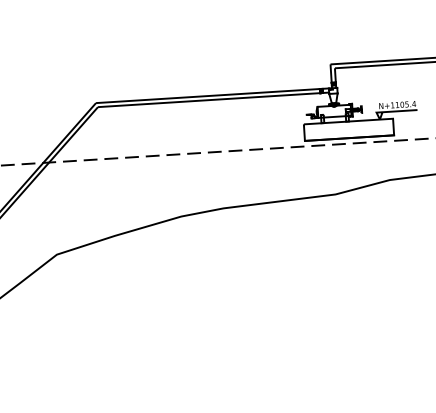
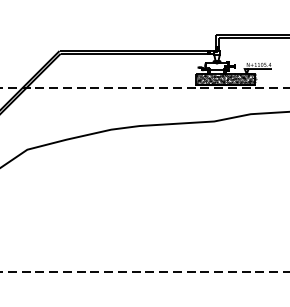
hatch: (348, 128) -> (225, 78), added

